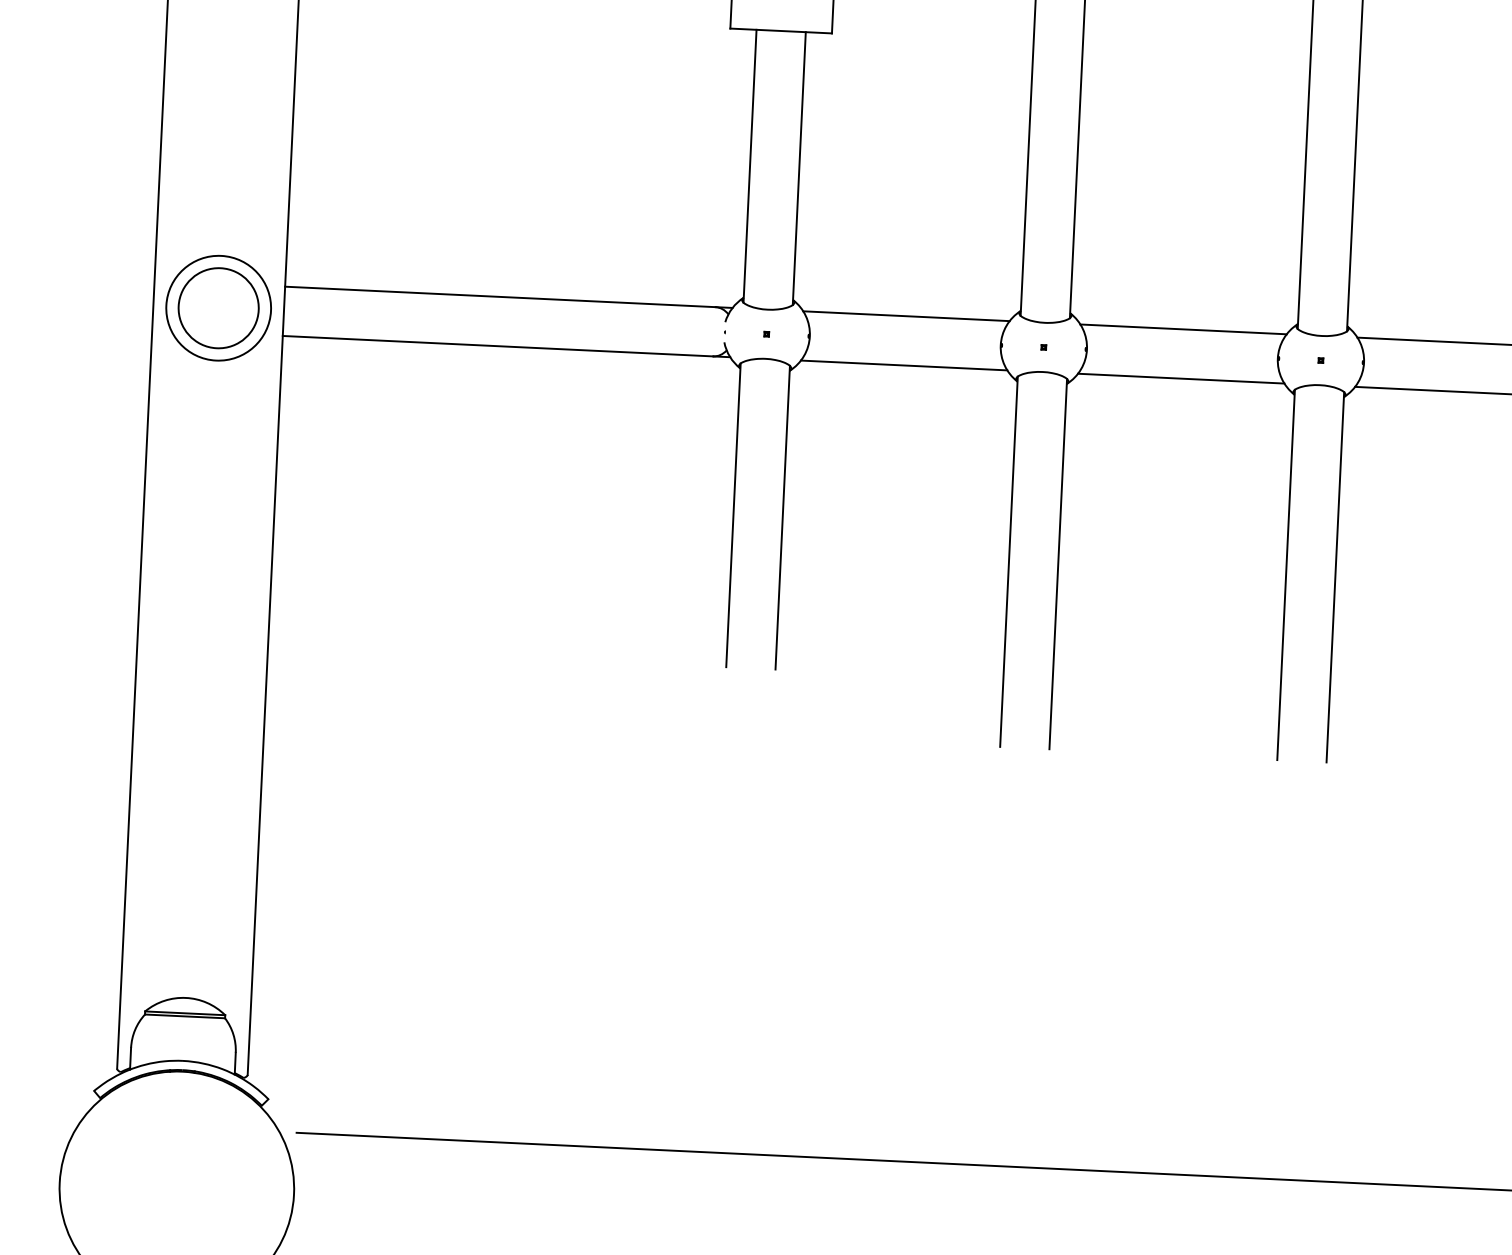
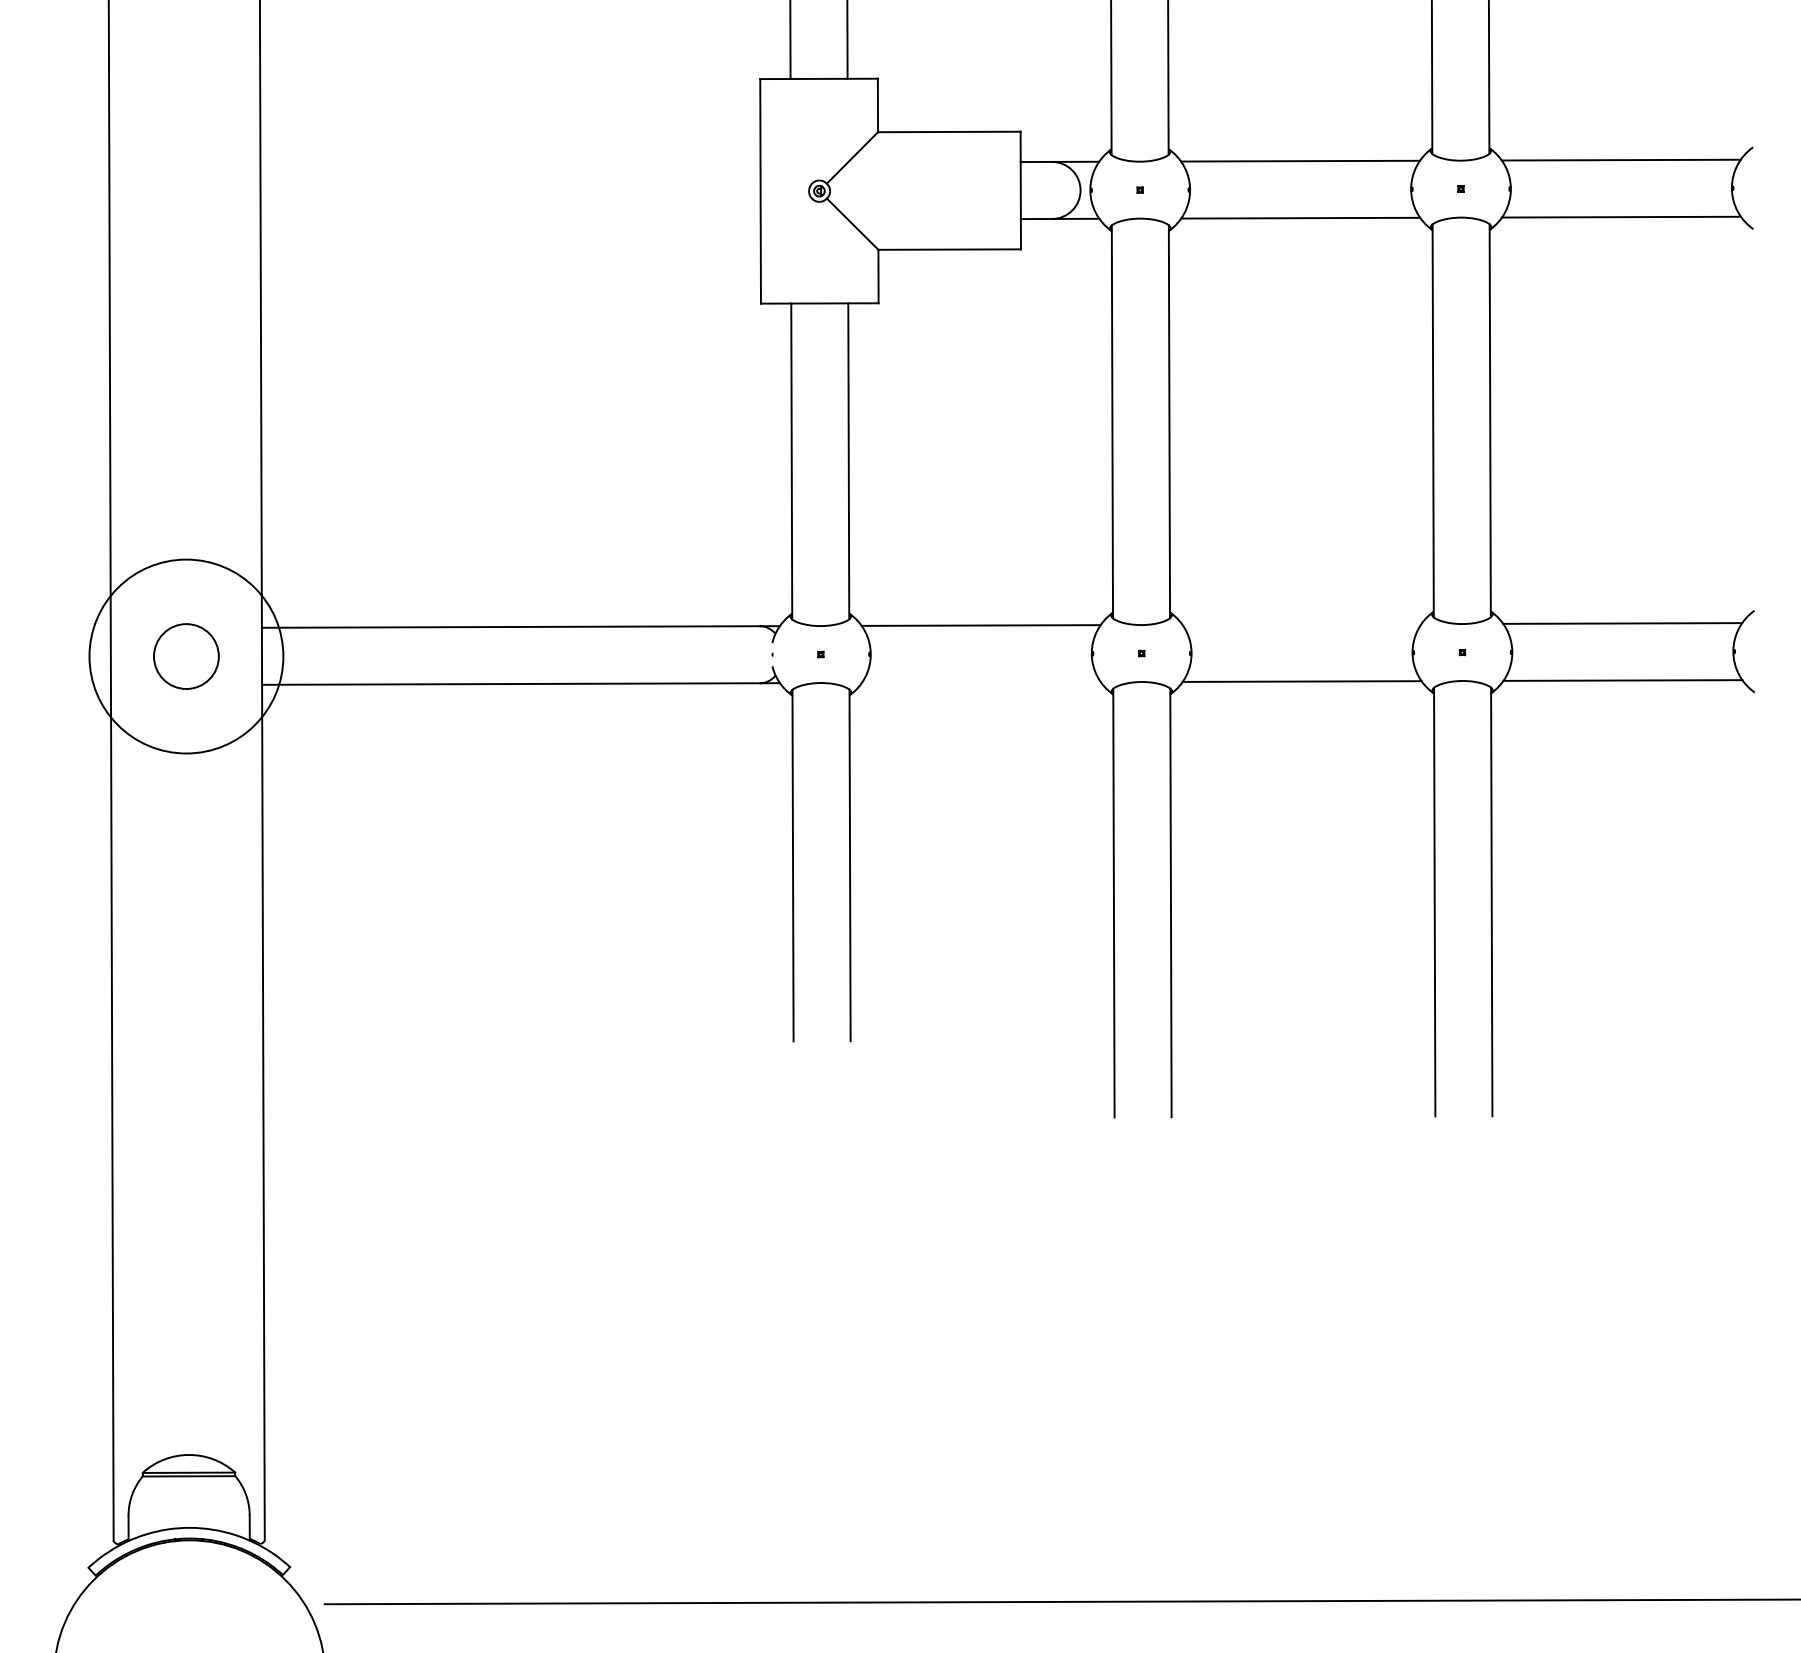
circle: (218, 308) -> (186, 656), size x0.7
circle: (218, 308) -> (186, 656), size x1.6
line: (1183, 329) -> (1301, 624), removed
line: (903, 365) -> (980, 682), removed

